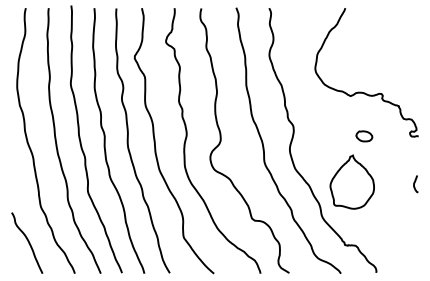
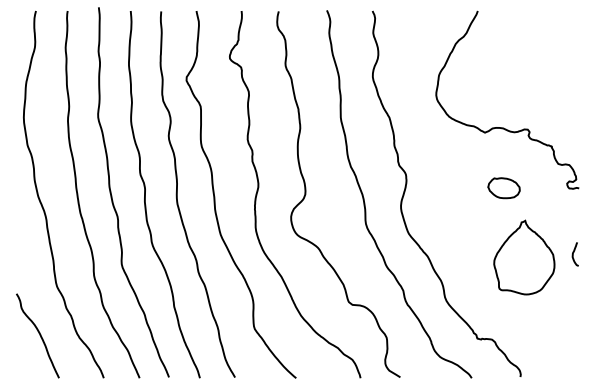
part: (363, 136) -> (503, 188), size x1.43
part: (352, 182) -> (524, 257), moved

